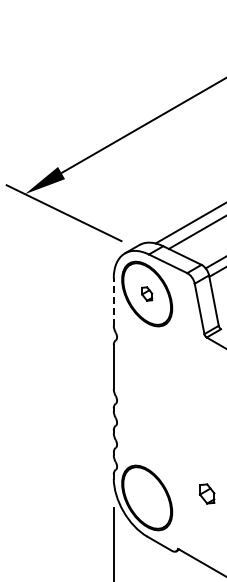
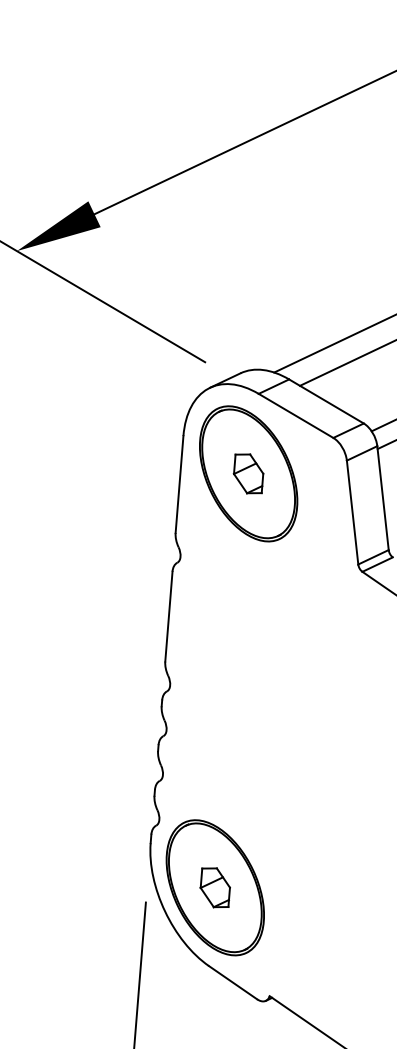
part: (146, 293) -> (247, 472), size x1.43
line: (113, 301) -> (179, 483), dashed -> solid
part: (206, 493) -> (214, 886), moved

